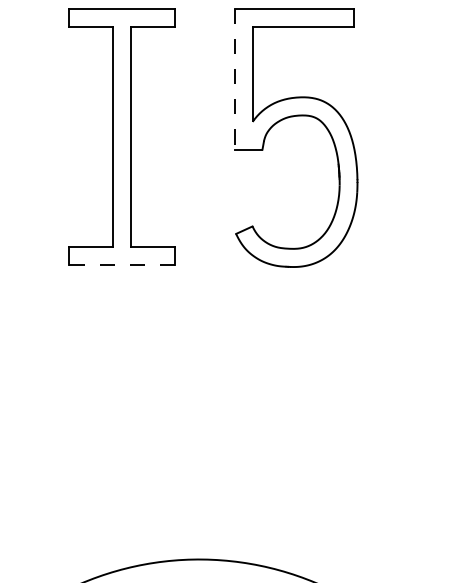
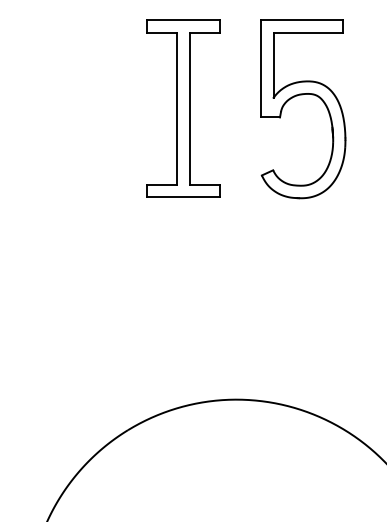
line: (235, 78) -> (261, 68), dashed -> solid
line: (122, 265) -> (183, 197), dashed -> solid

